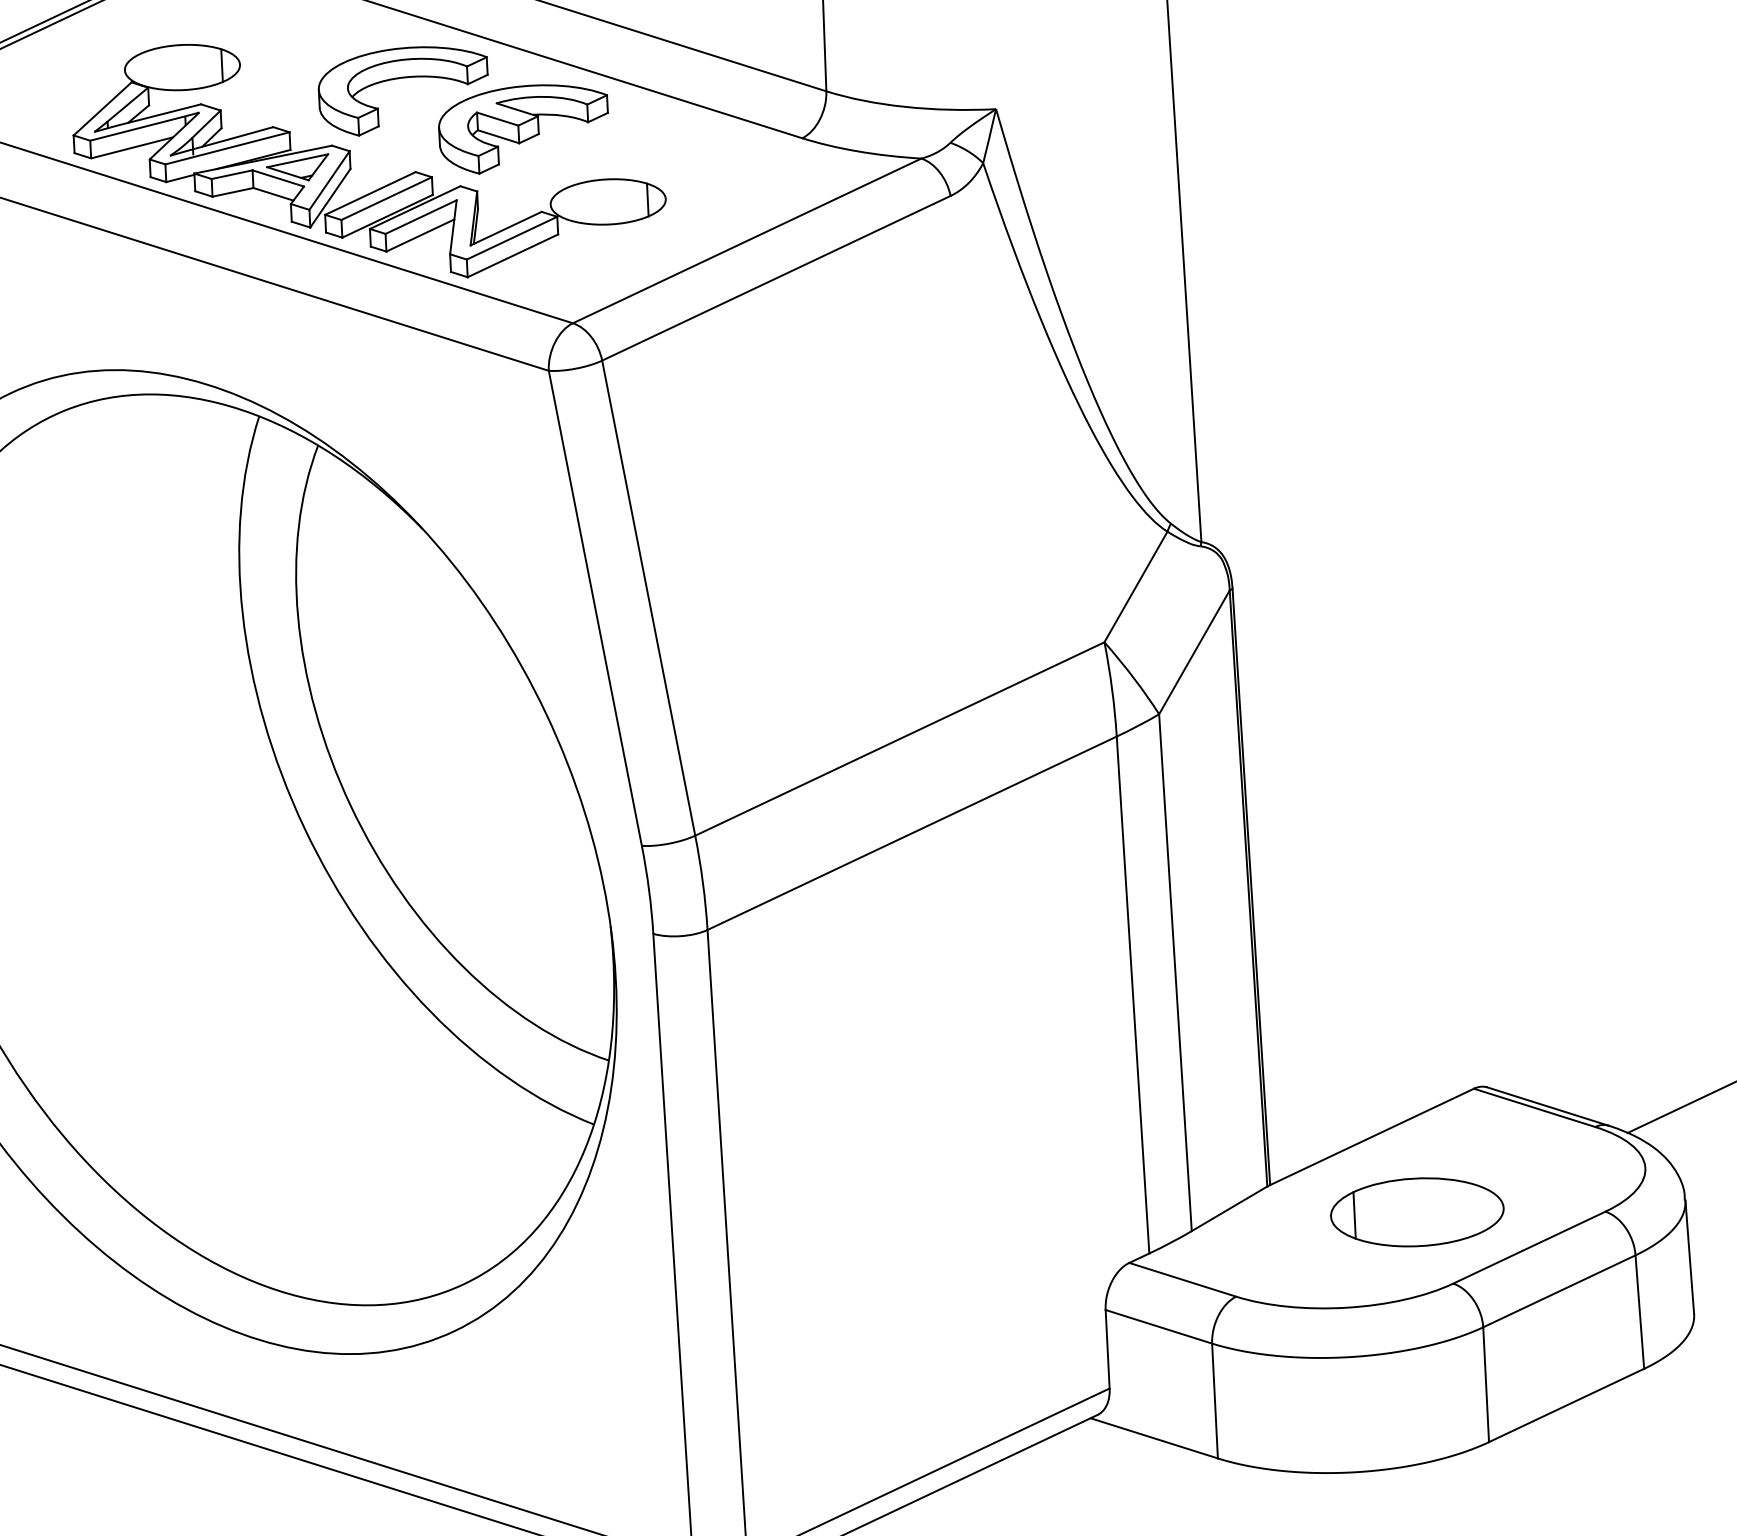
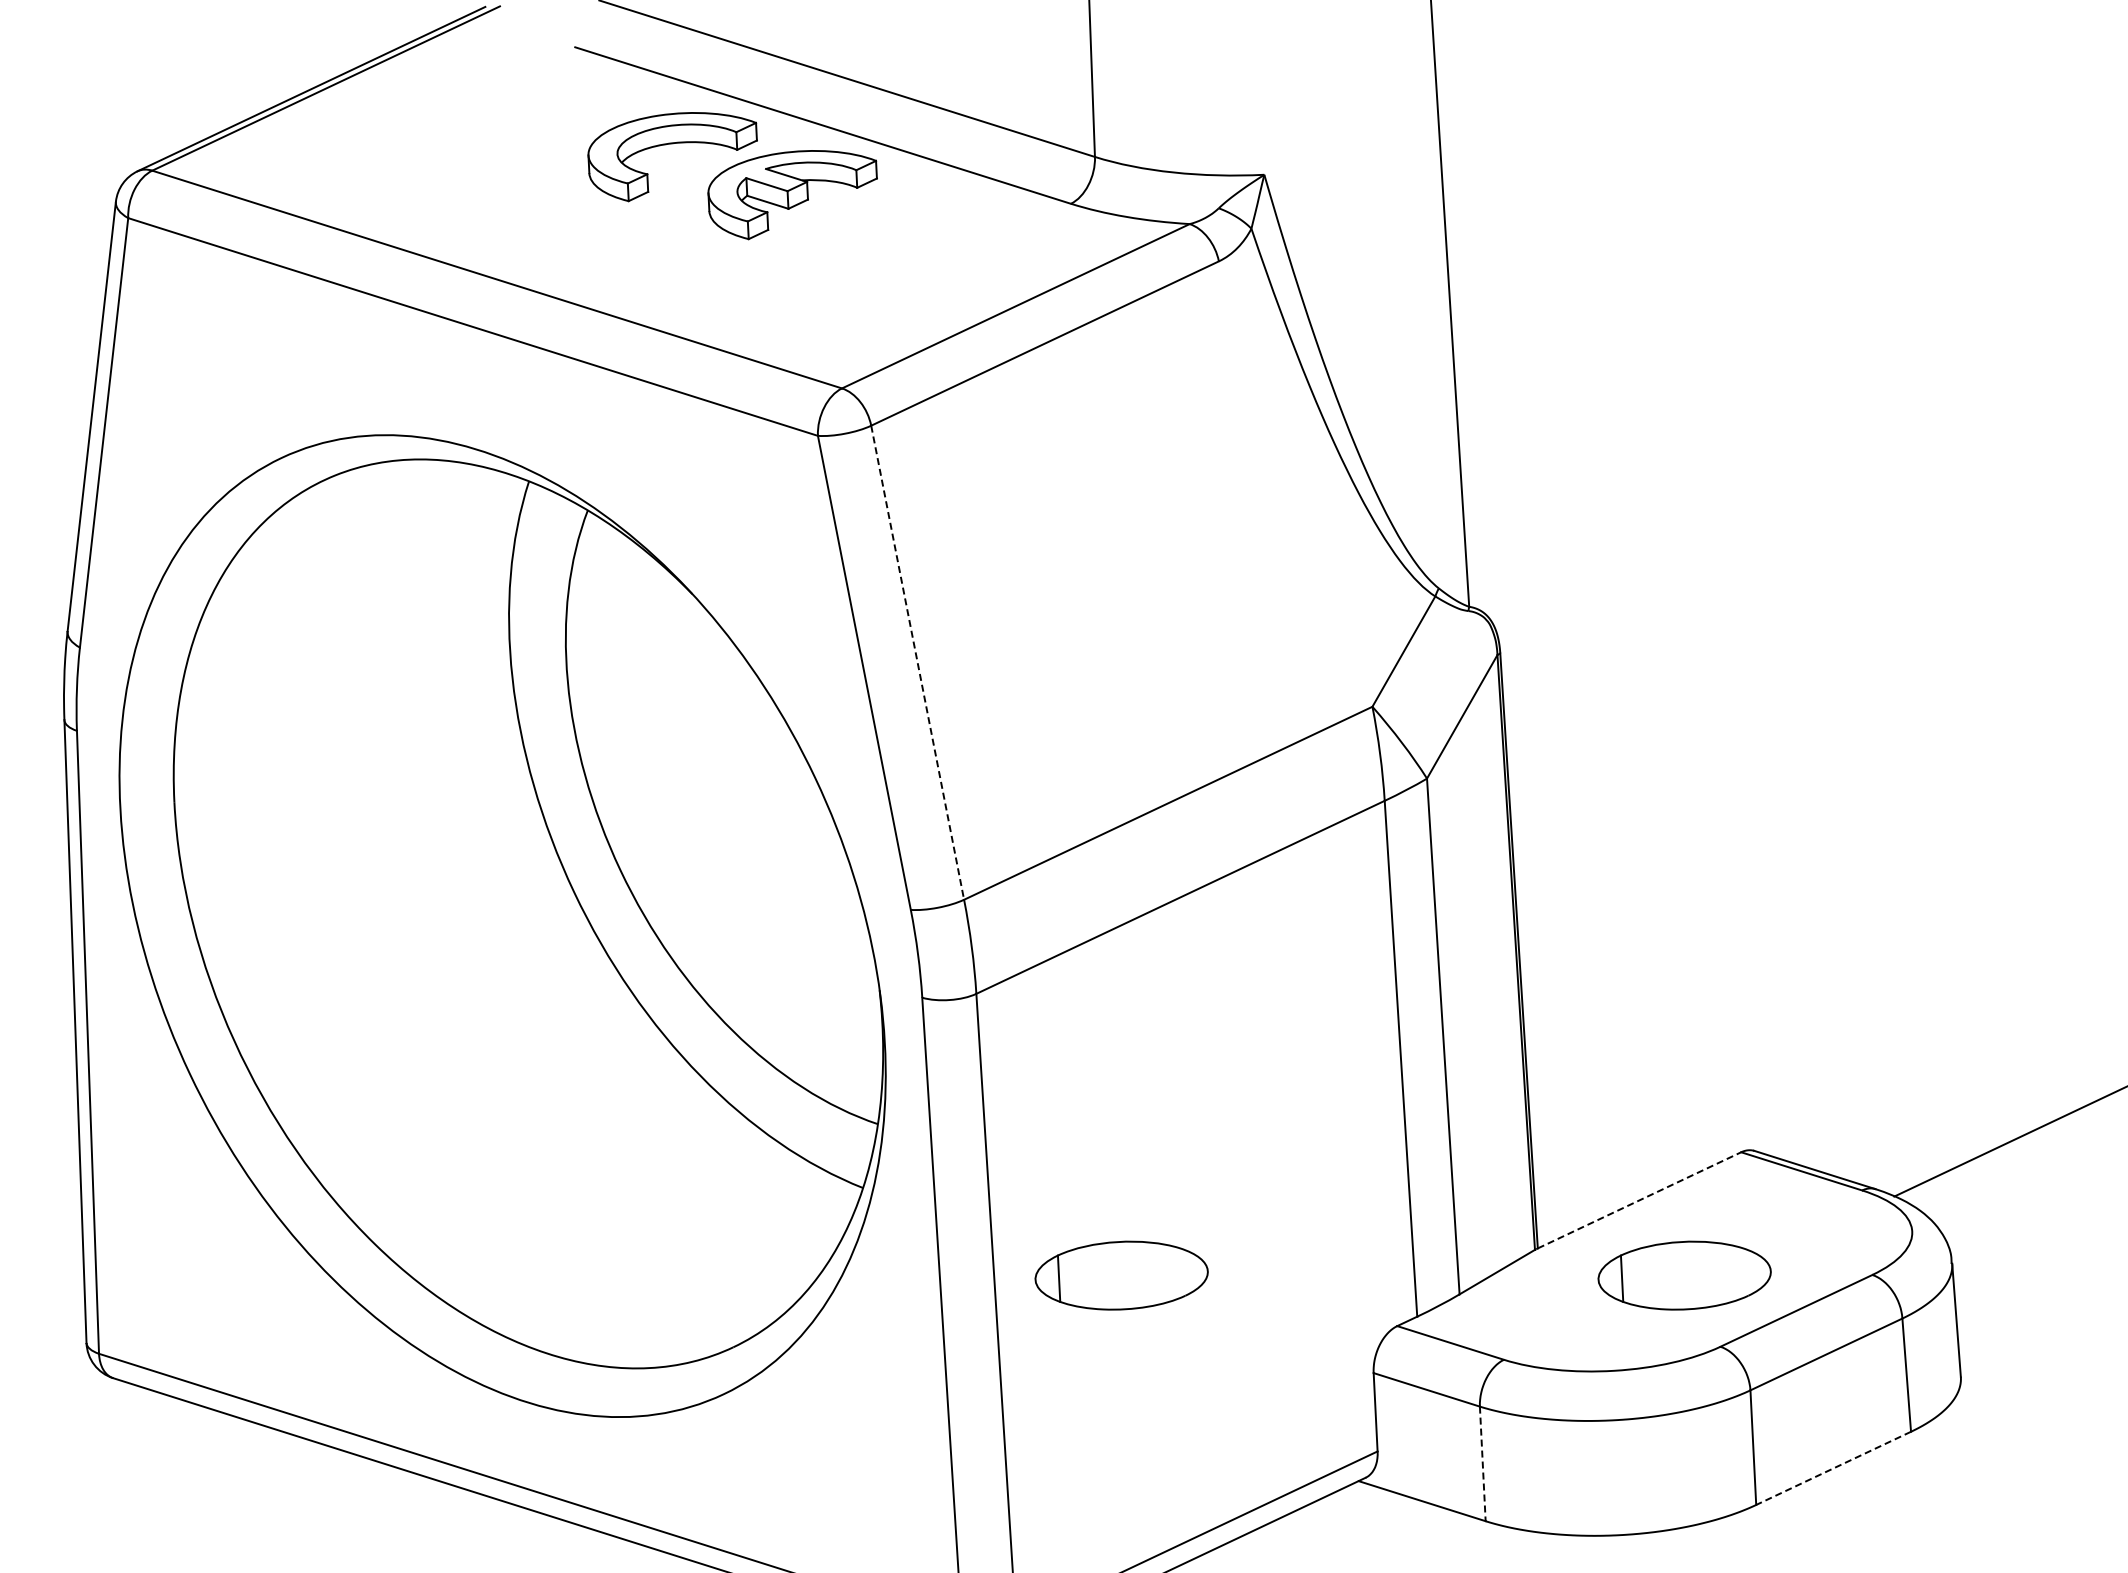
part: (350, 161) -> (620, 226), removed
line: (648, 597) -> (917, 662), solid -> dashed
line: (1372, 1137) -> (1639, 1200), solid -> dashed
part: (852, 1212) -> (1121, 1275), added
line: (1214, 1401) -> (1482, 1464), solid -> dashed
line: (1566, 1405) -> (1833, 1468), solid -> dashed

